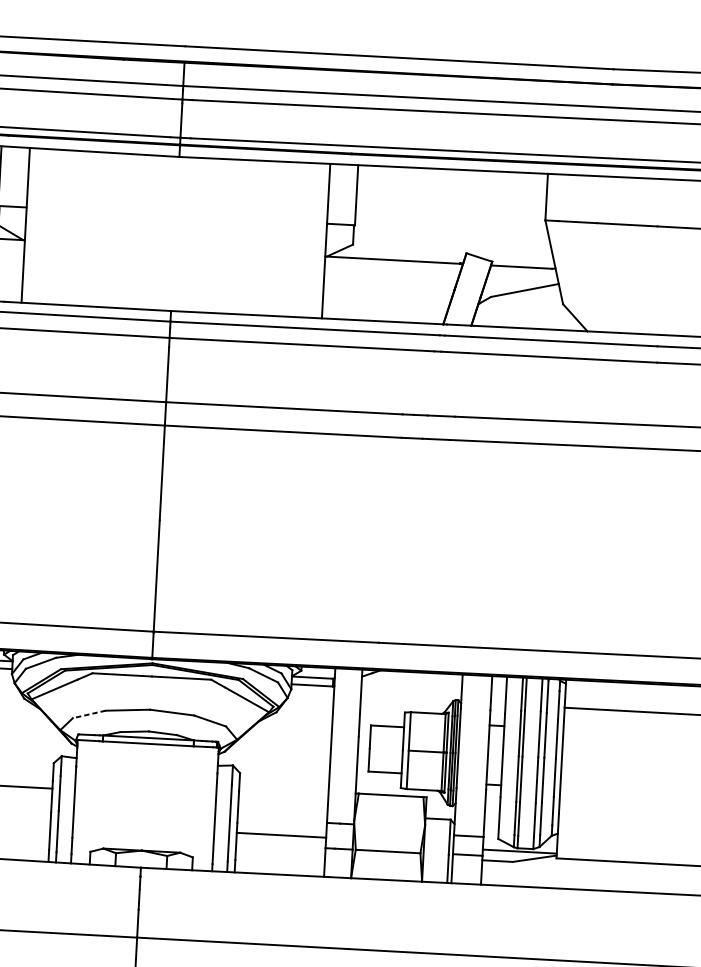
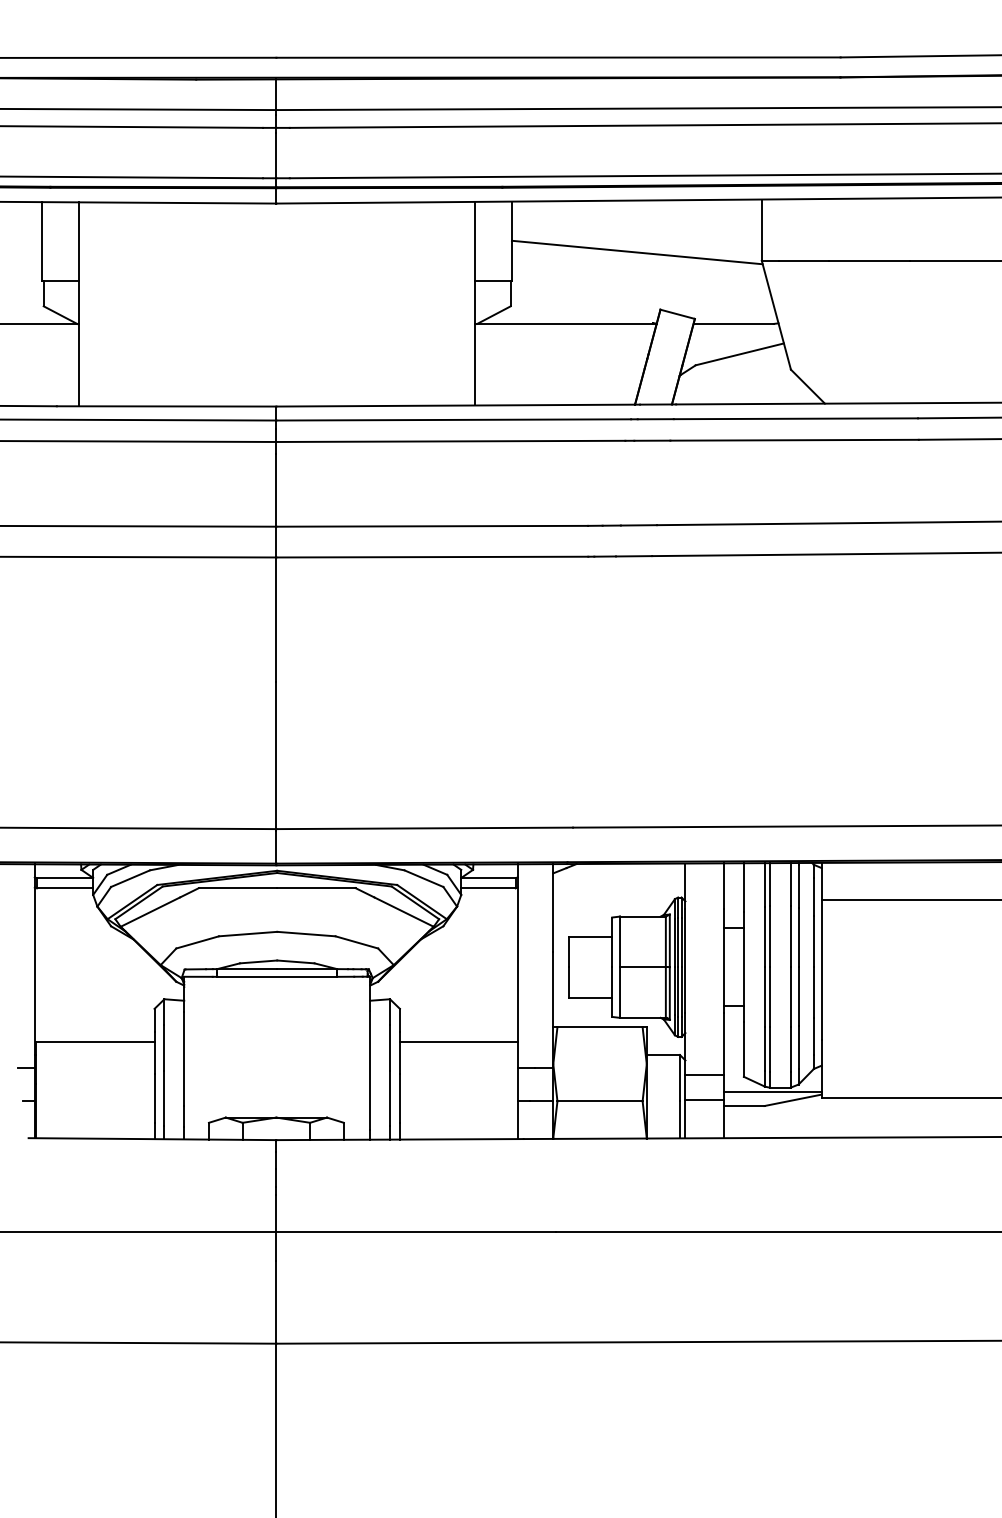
line: (450, 208) -> (636, 252), added
line: (89, 714) -> (197, 942), dashed -> solid
line: (281, 835) -> (458, 1042), moved

